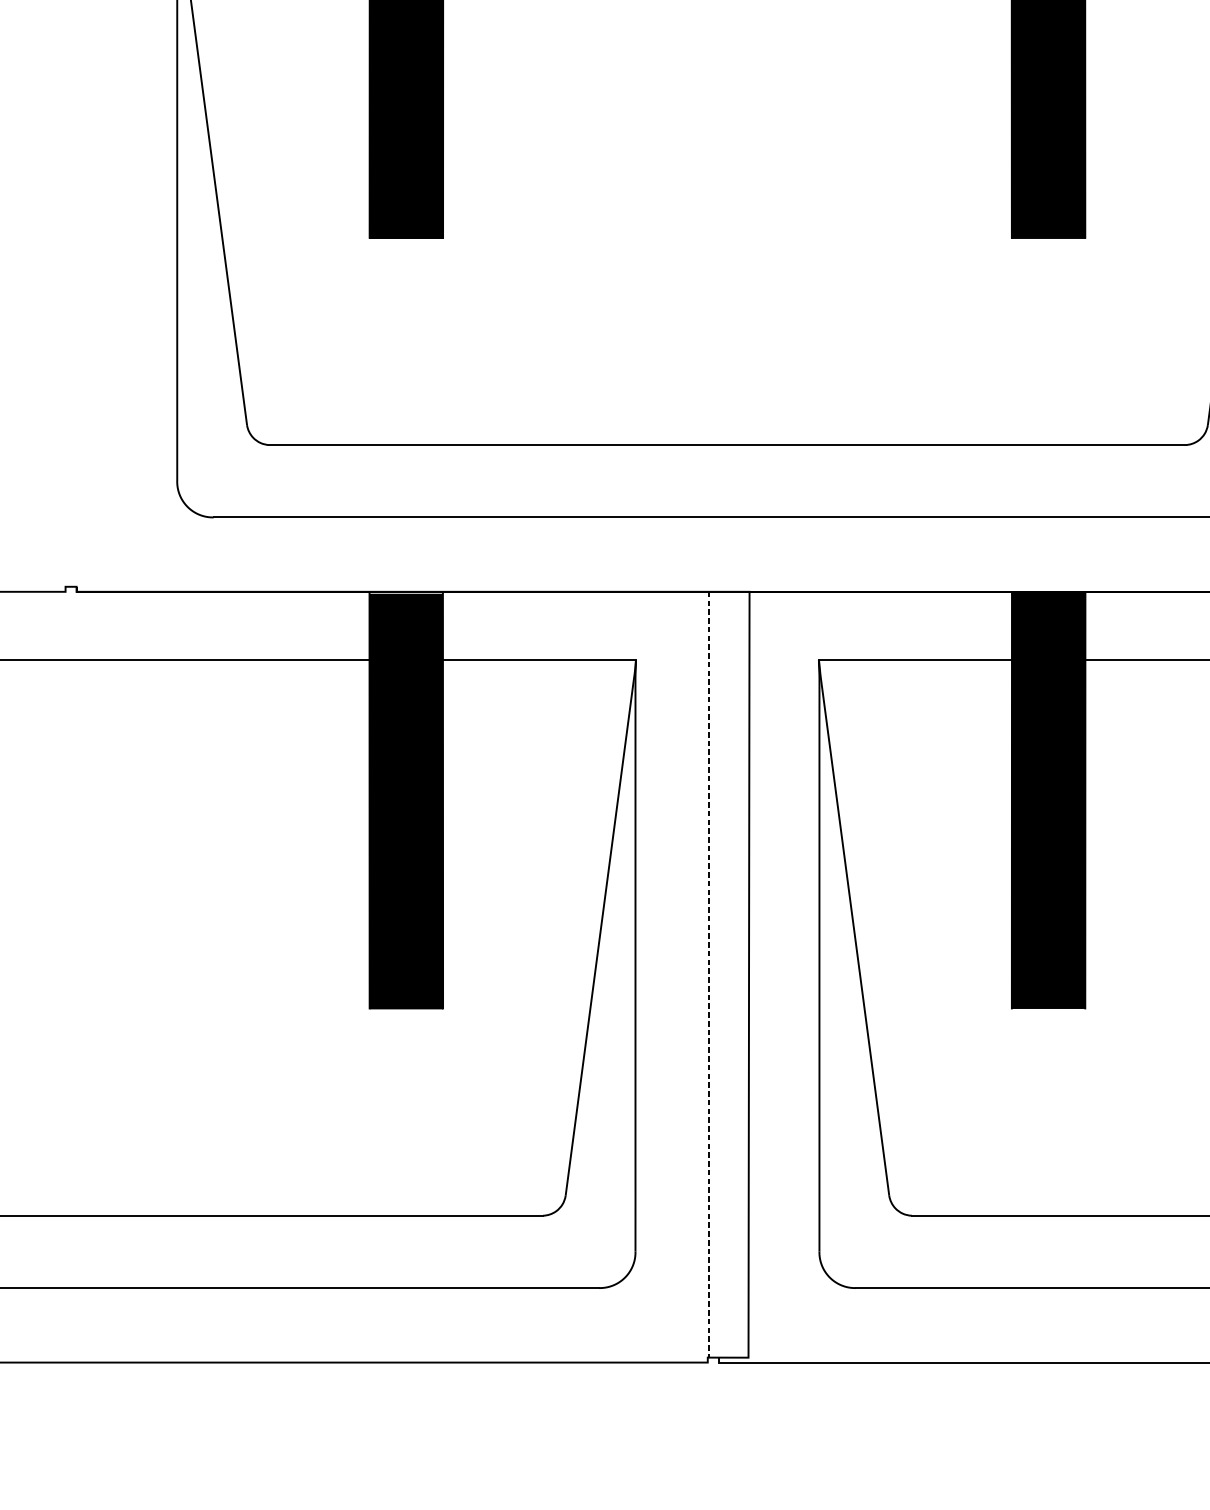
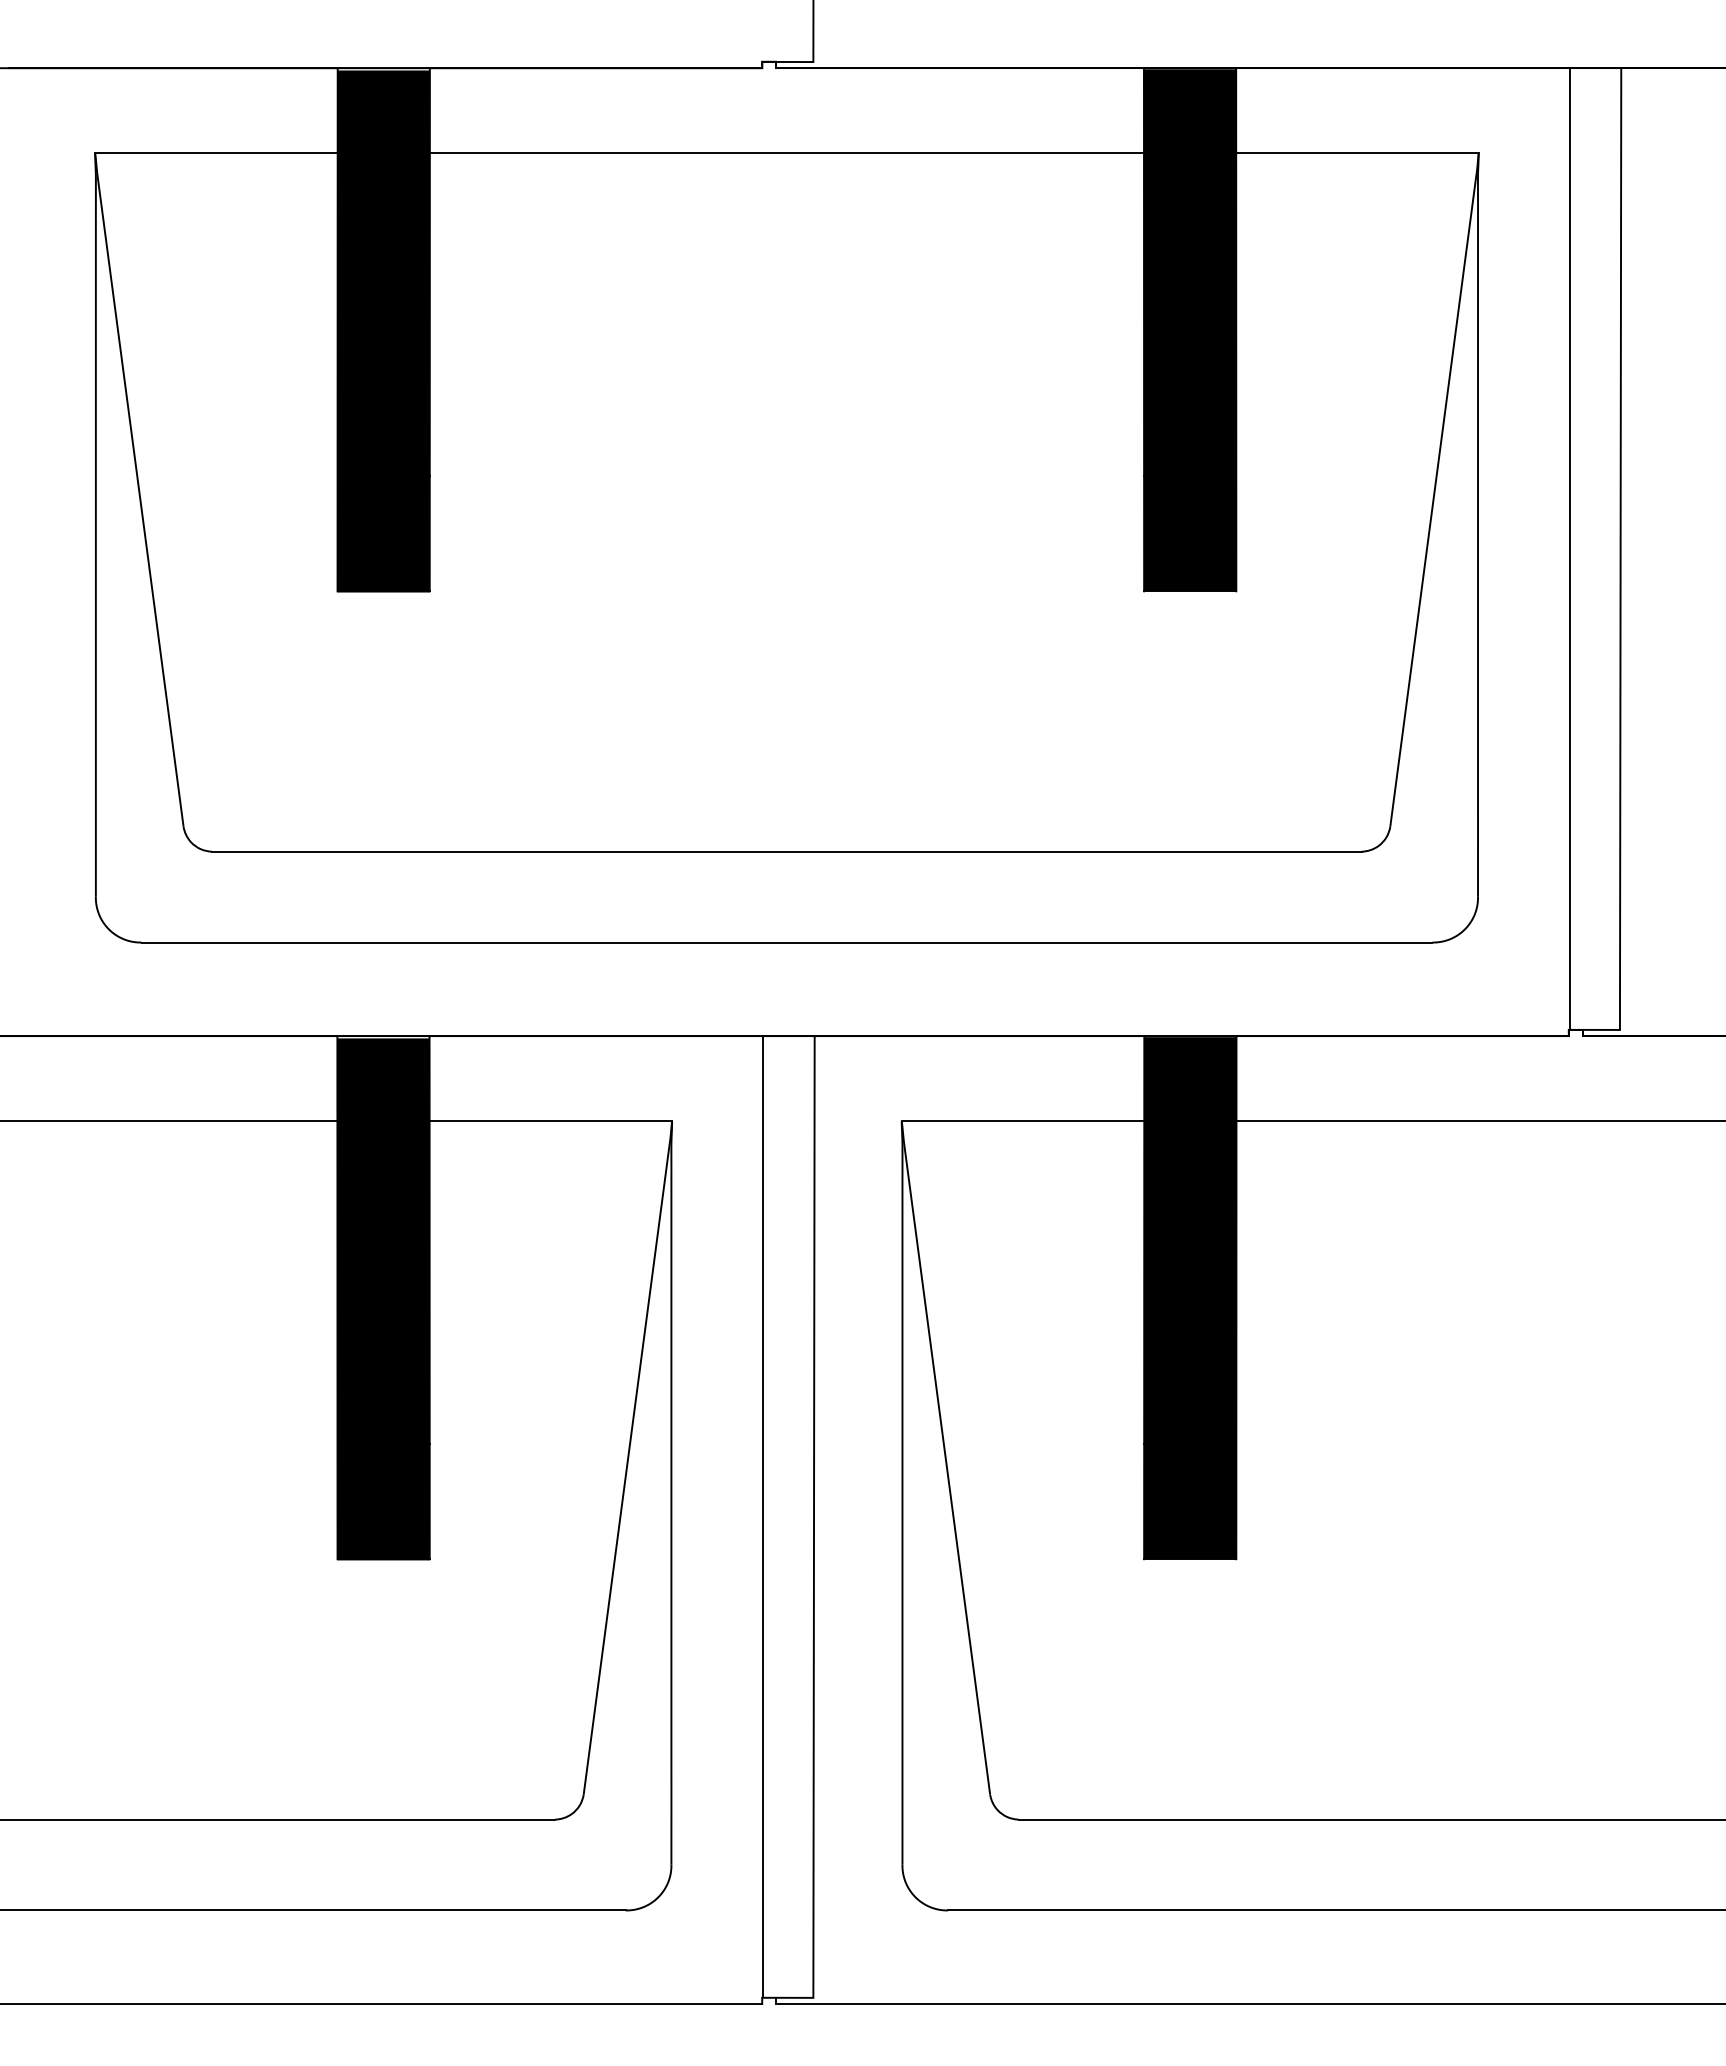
line: (708, 974) -> (763, 1516), dashed -> solid

